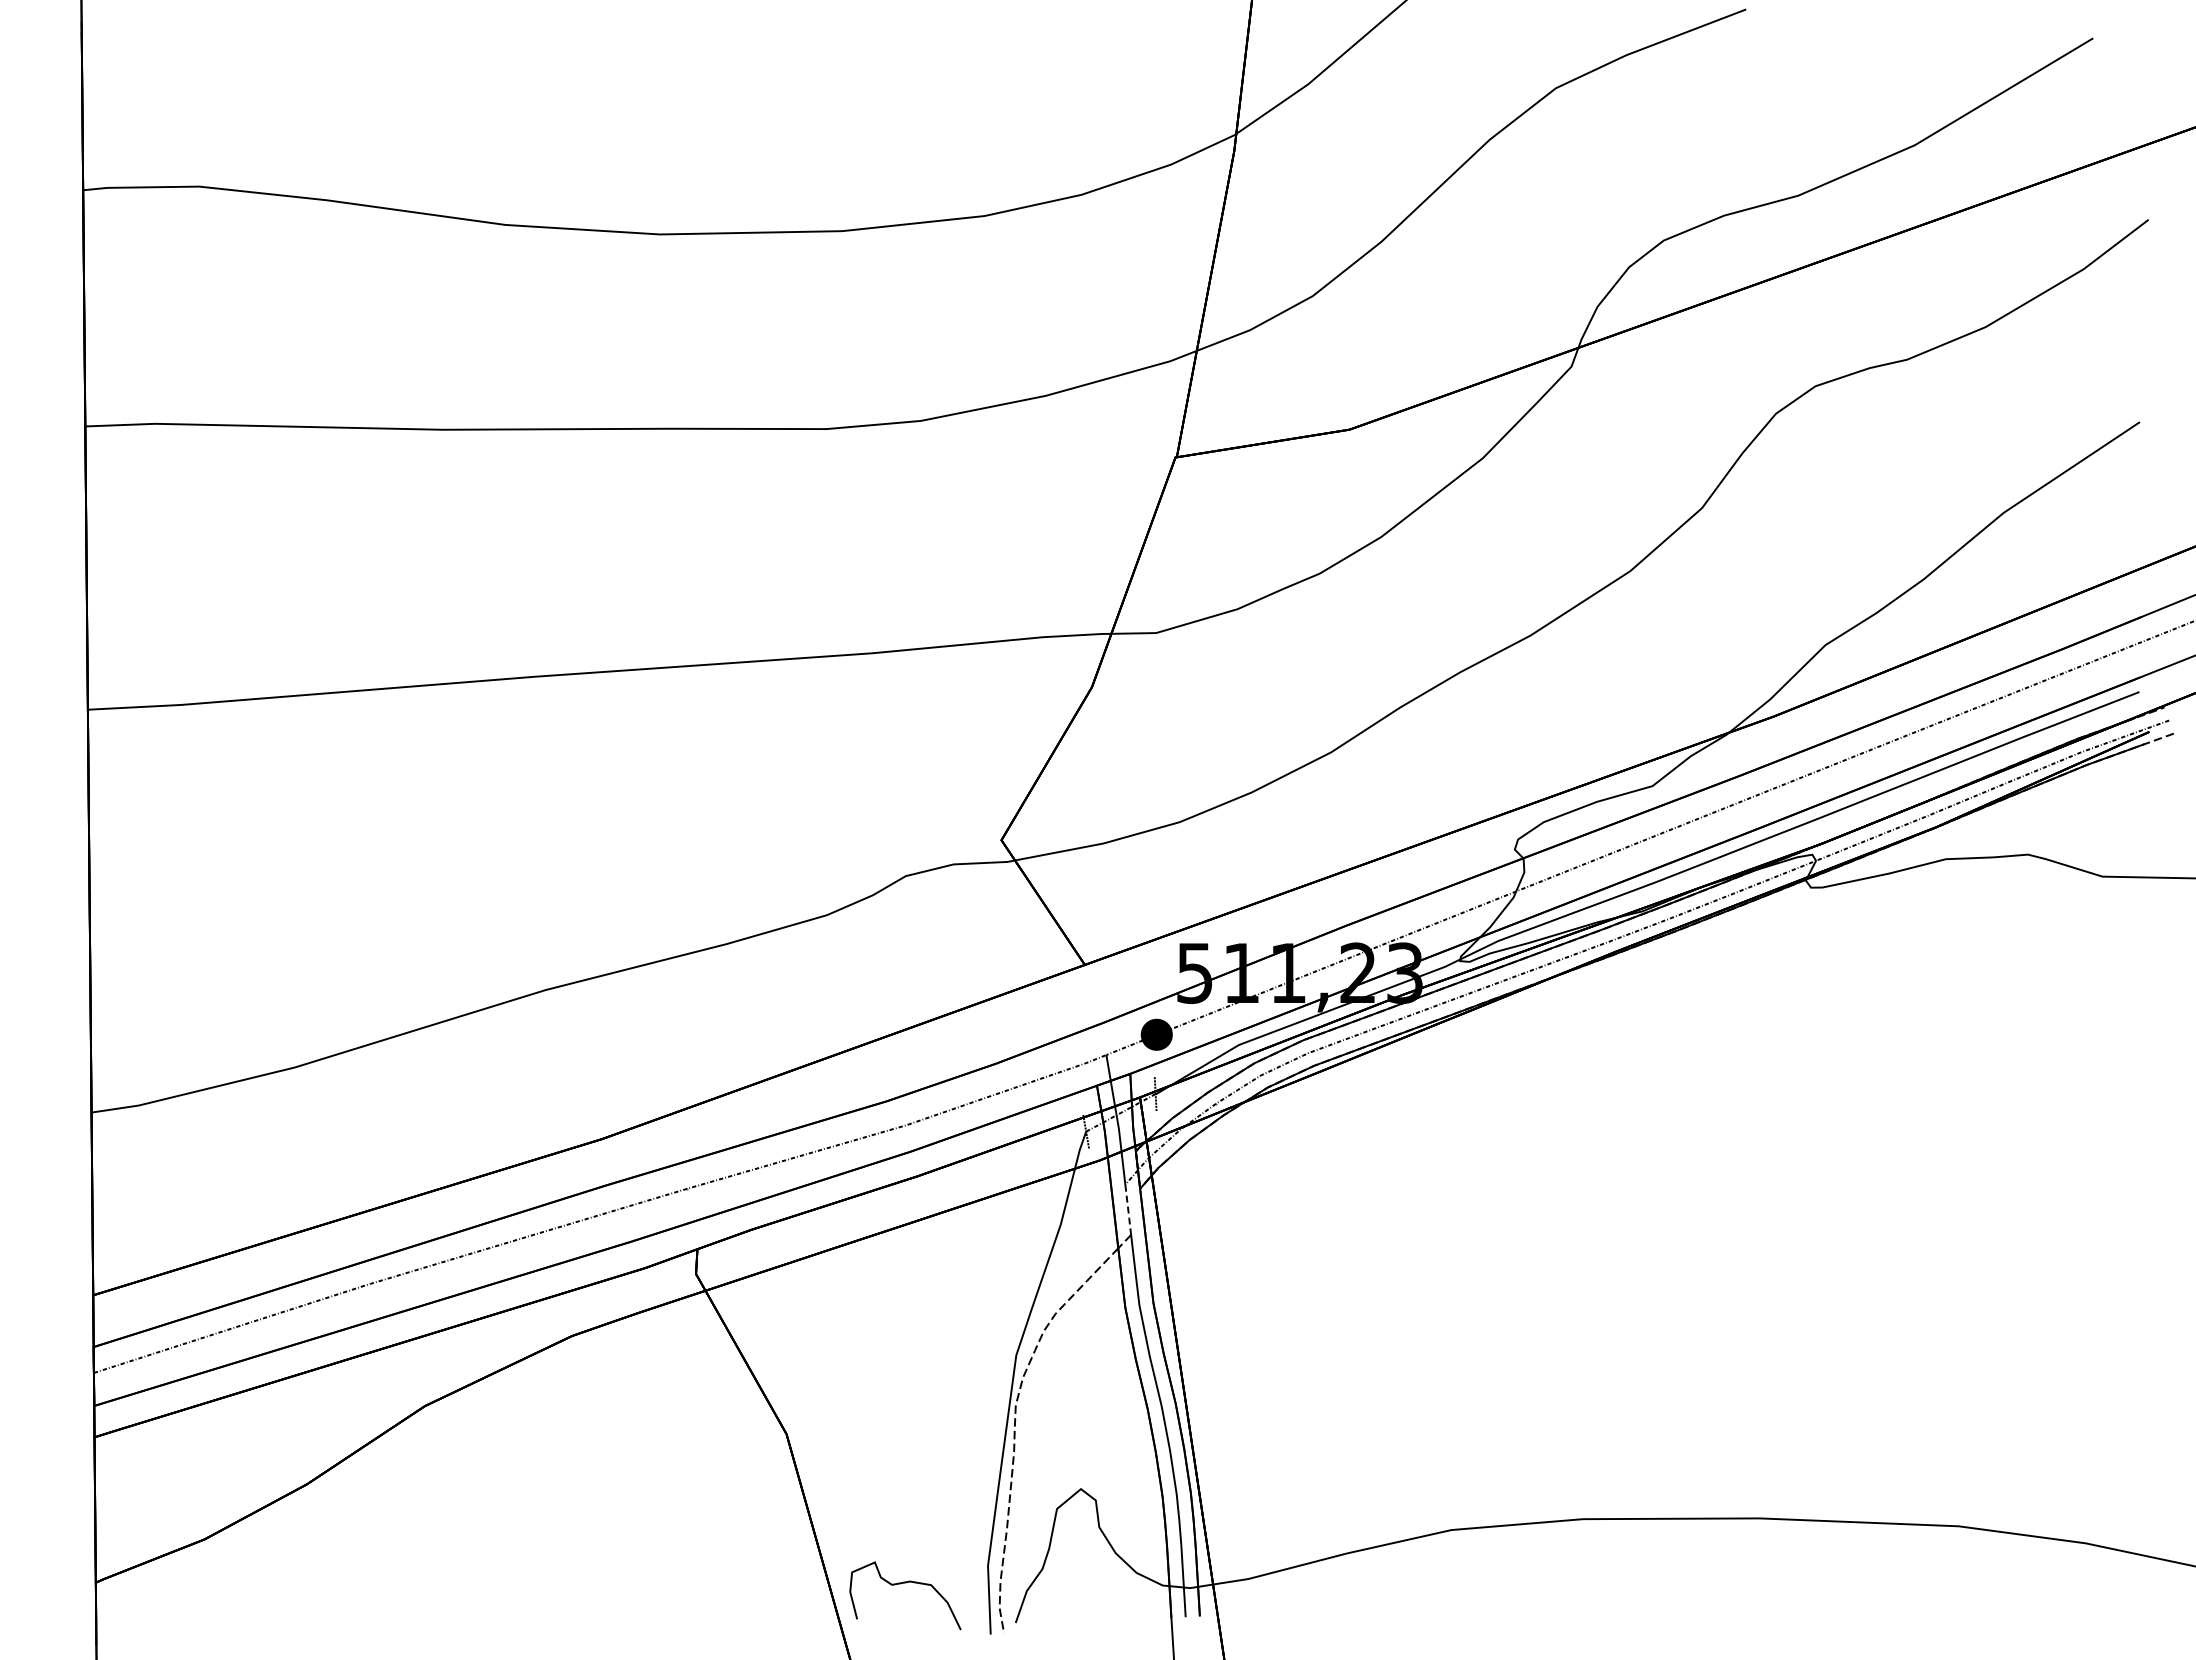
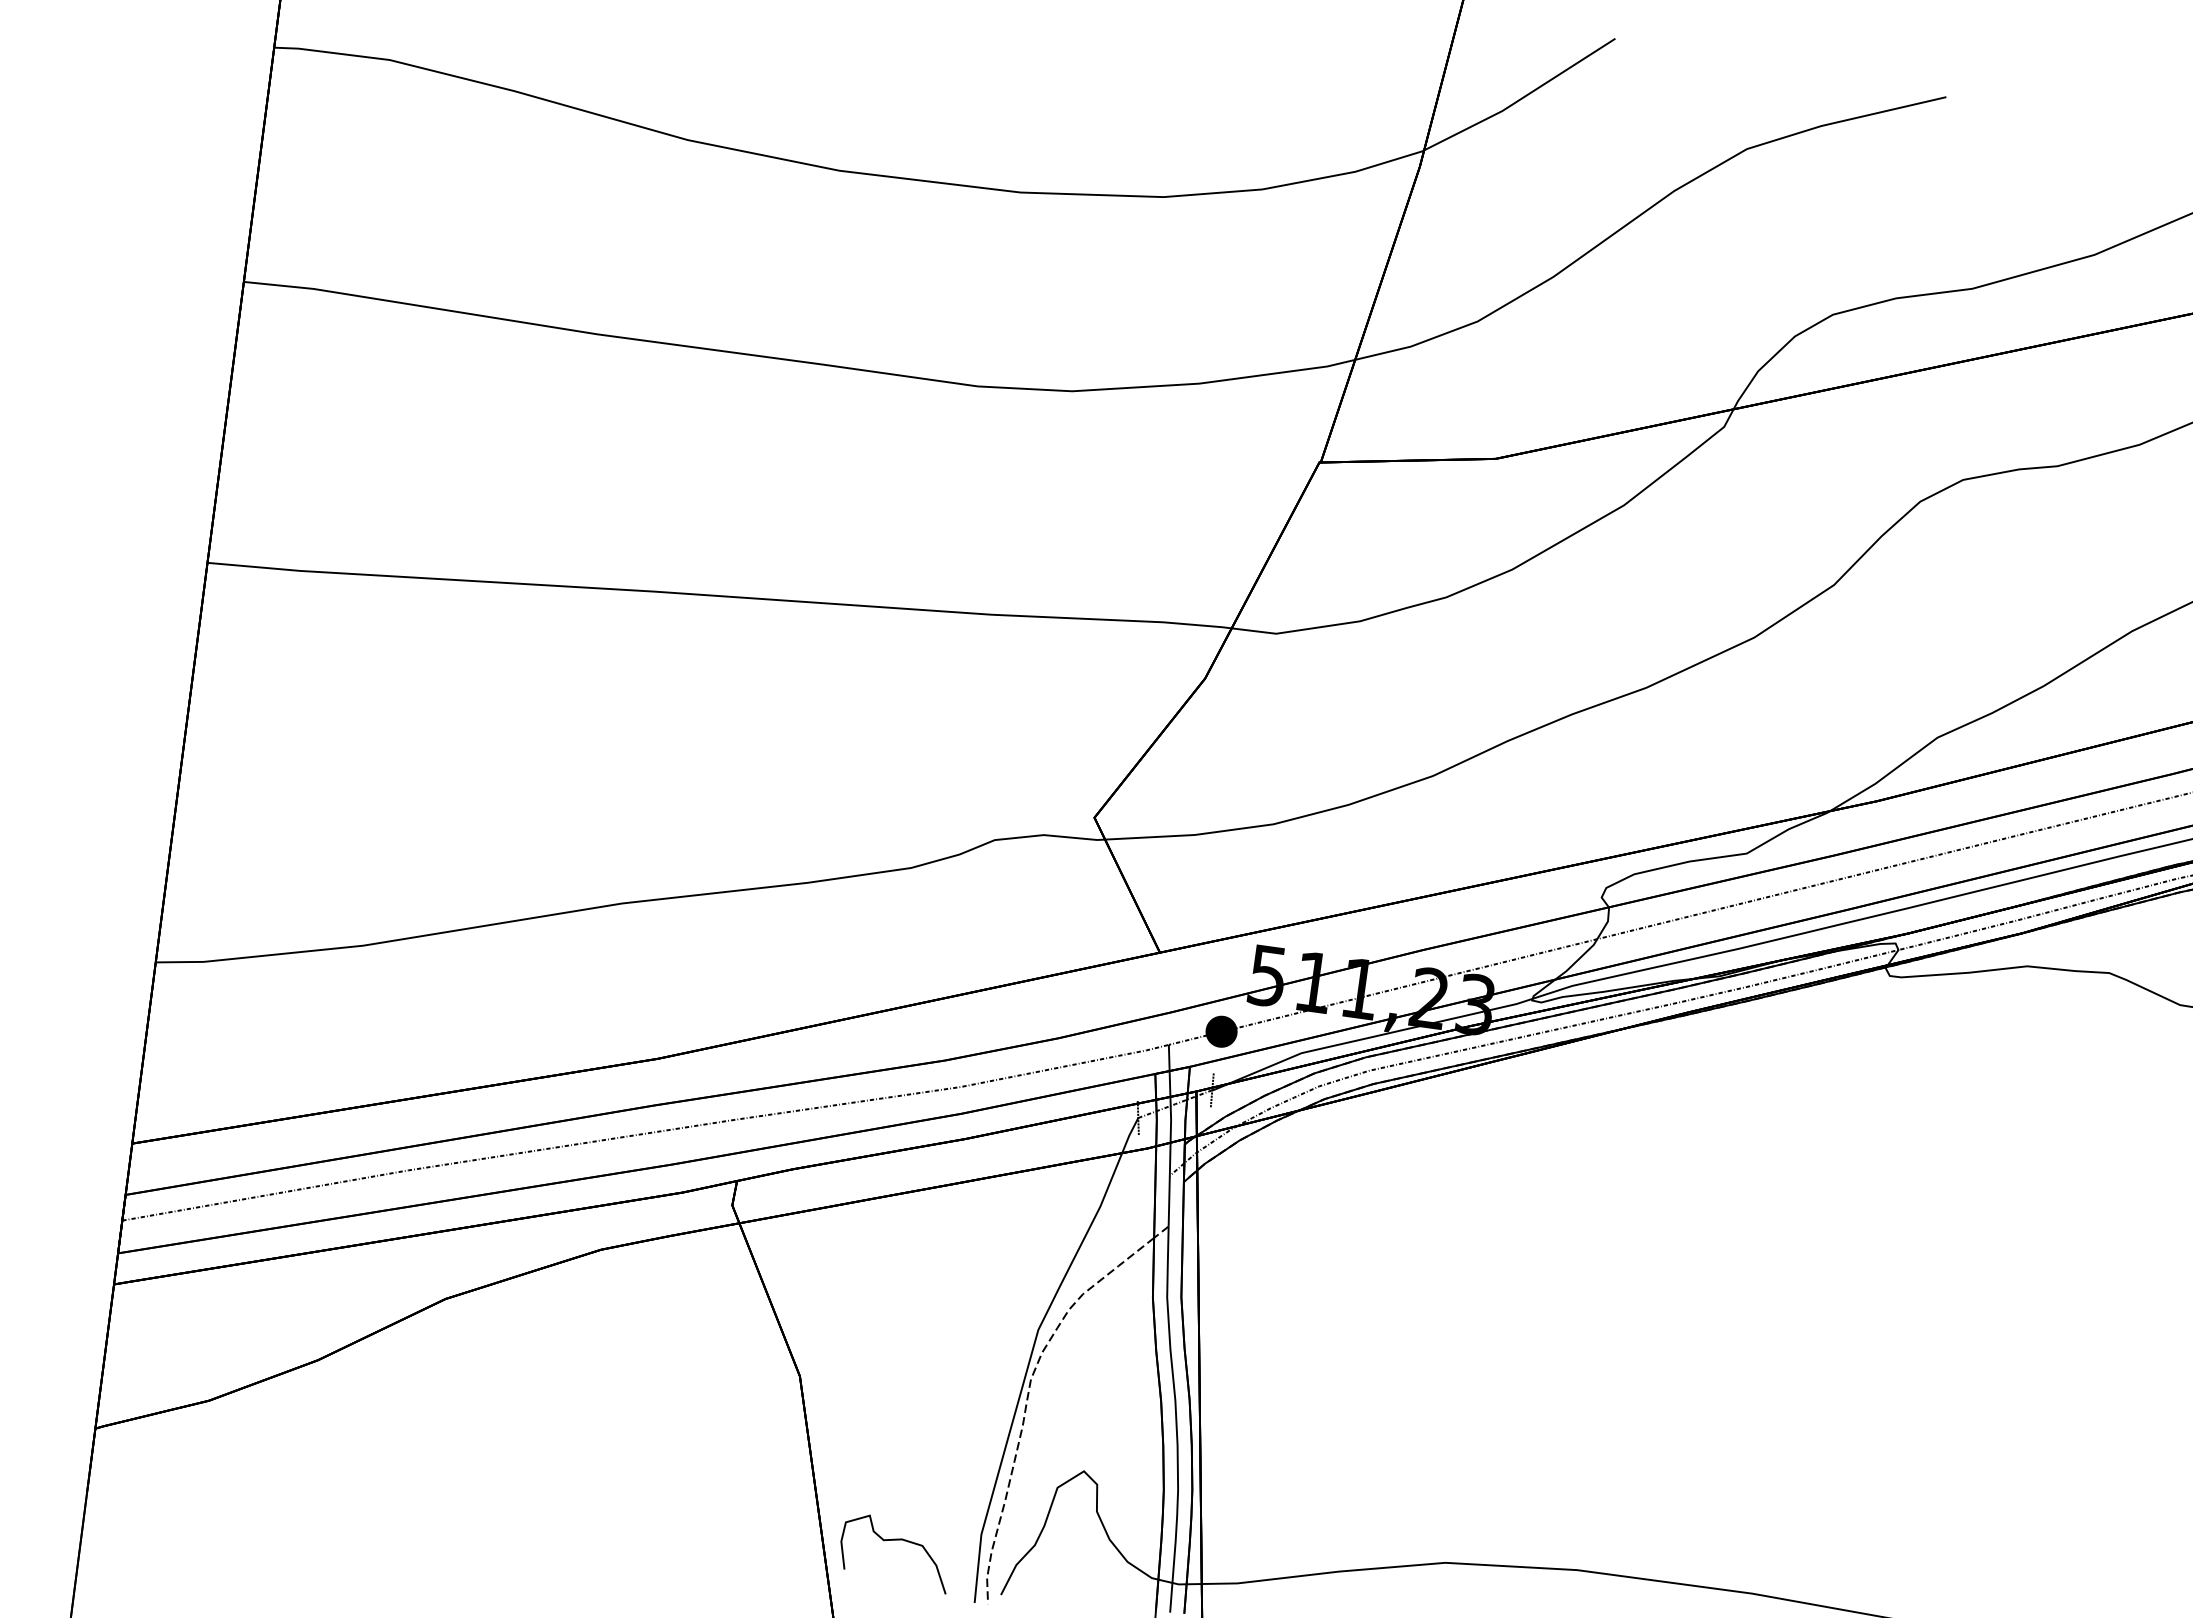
line: (1128, 1210) -> (1169, 1201), dashed -> solid

